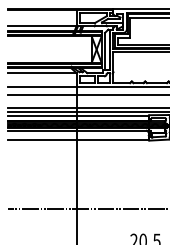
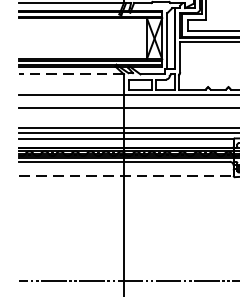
line: (41, 73) -> (70, 74), solid -> dashed
line: (78, 140) -> (126, 176), solid -> dashed

